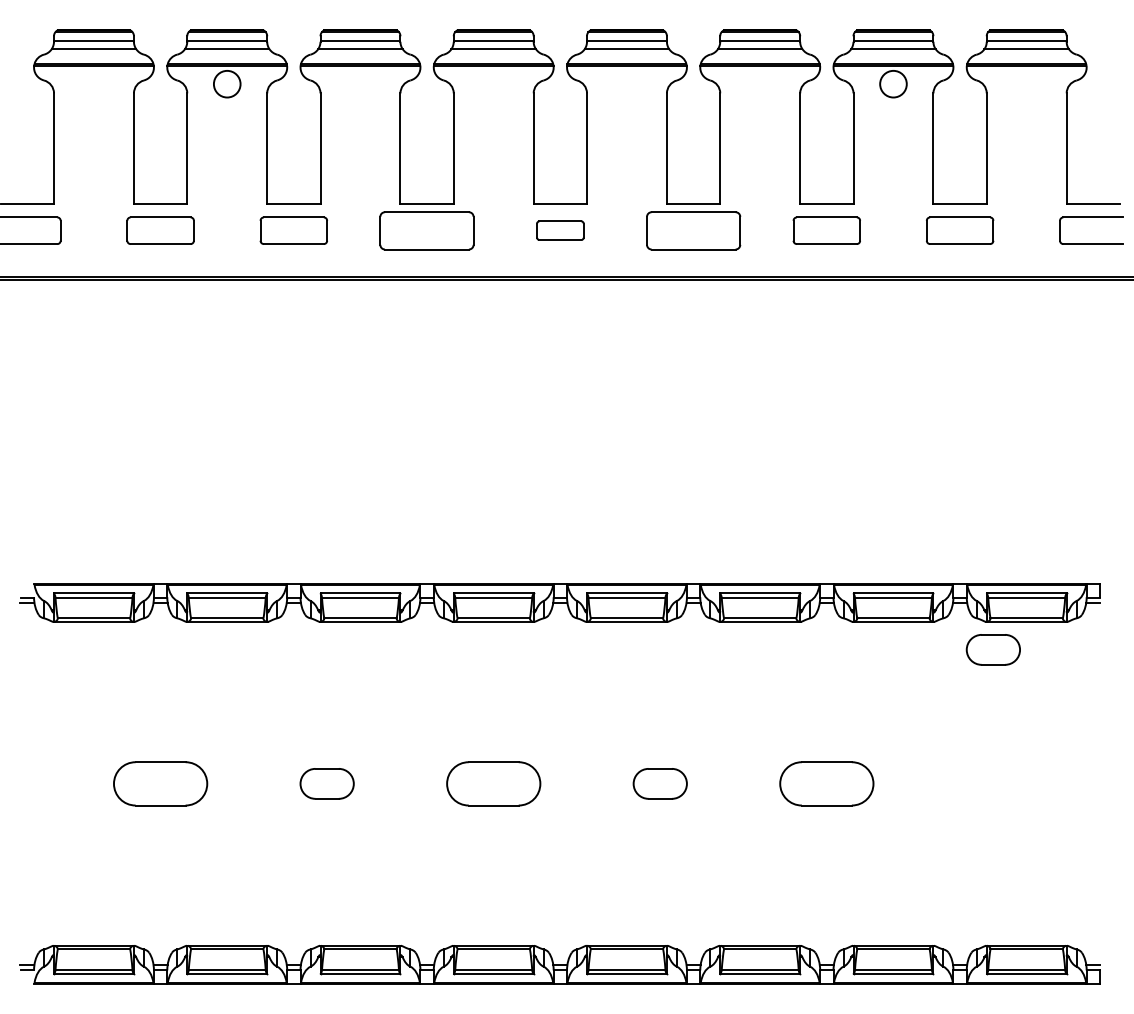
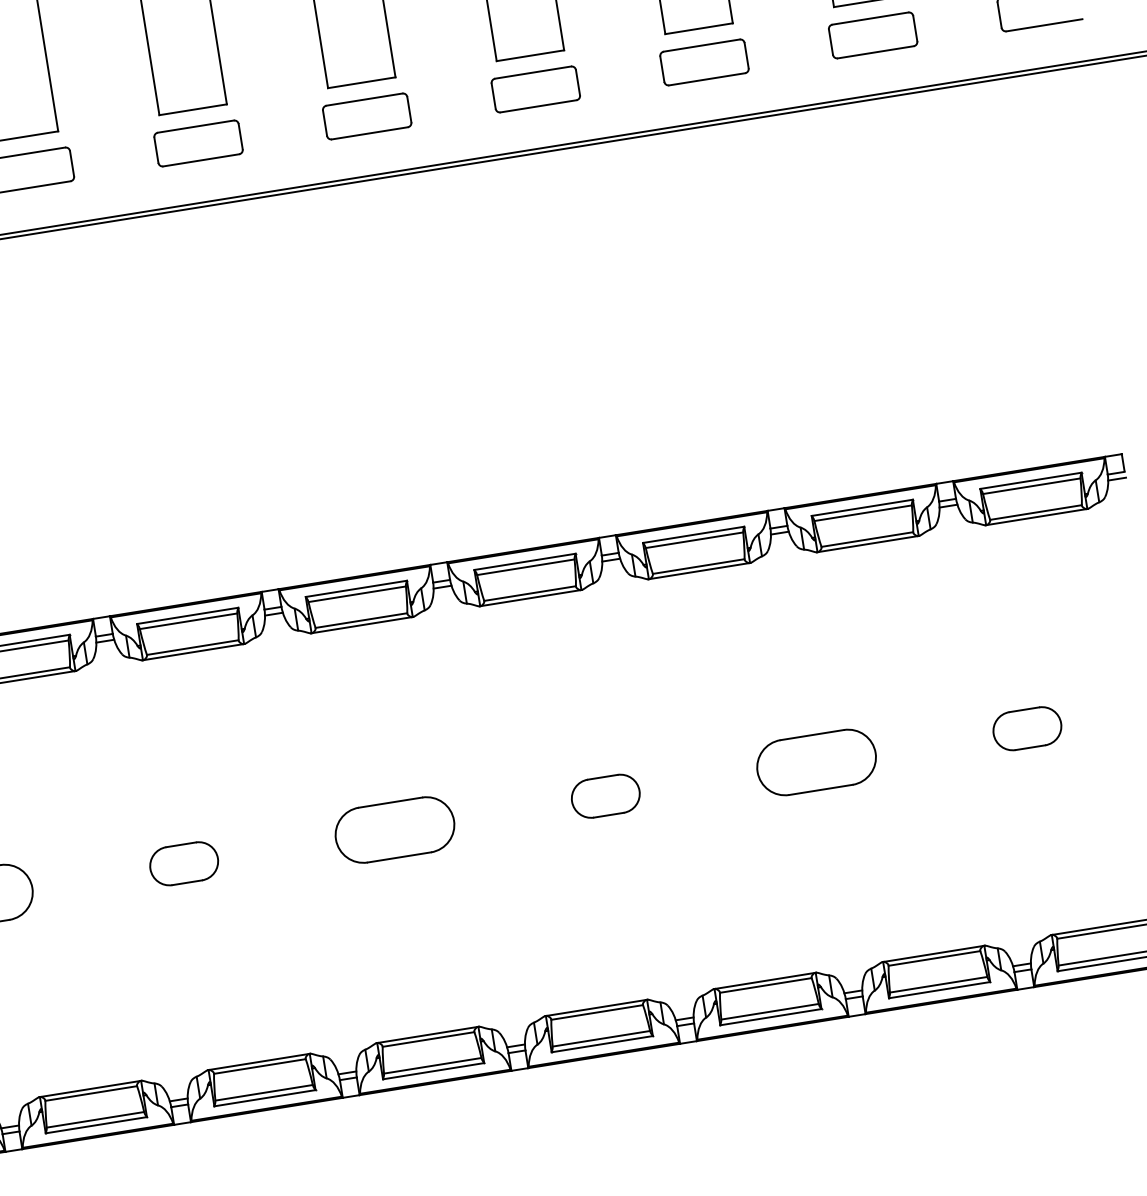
part: (427, 230) -> (198, 143), size x0.71
part: (560, 230) -> (367, 116), size x1.43
part: (693, 230) -> (535, 89), size x0.71
part: (992, 649) -> (1026, 728), moved

